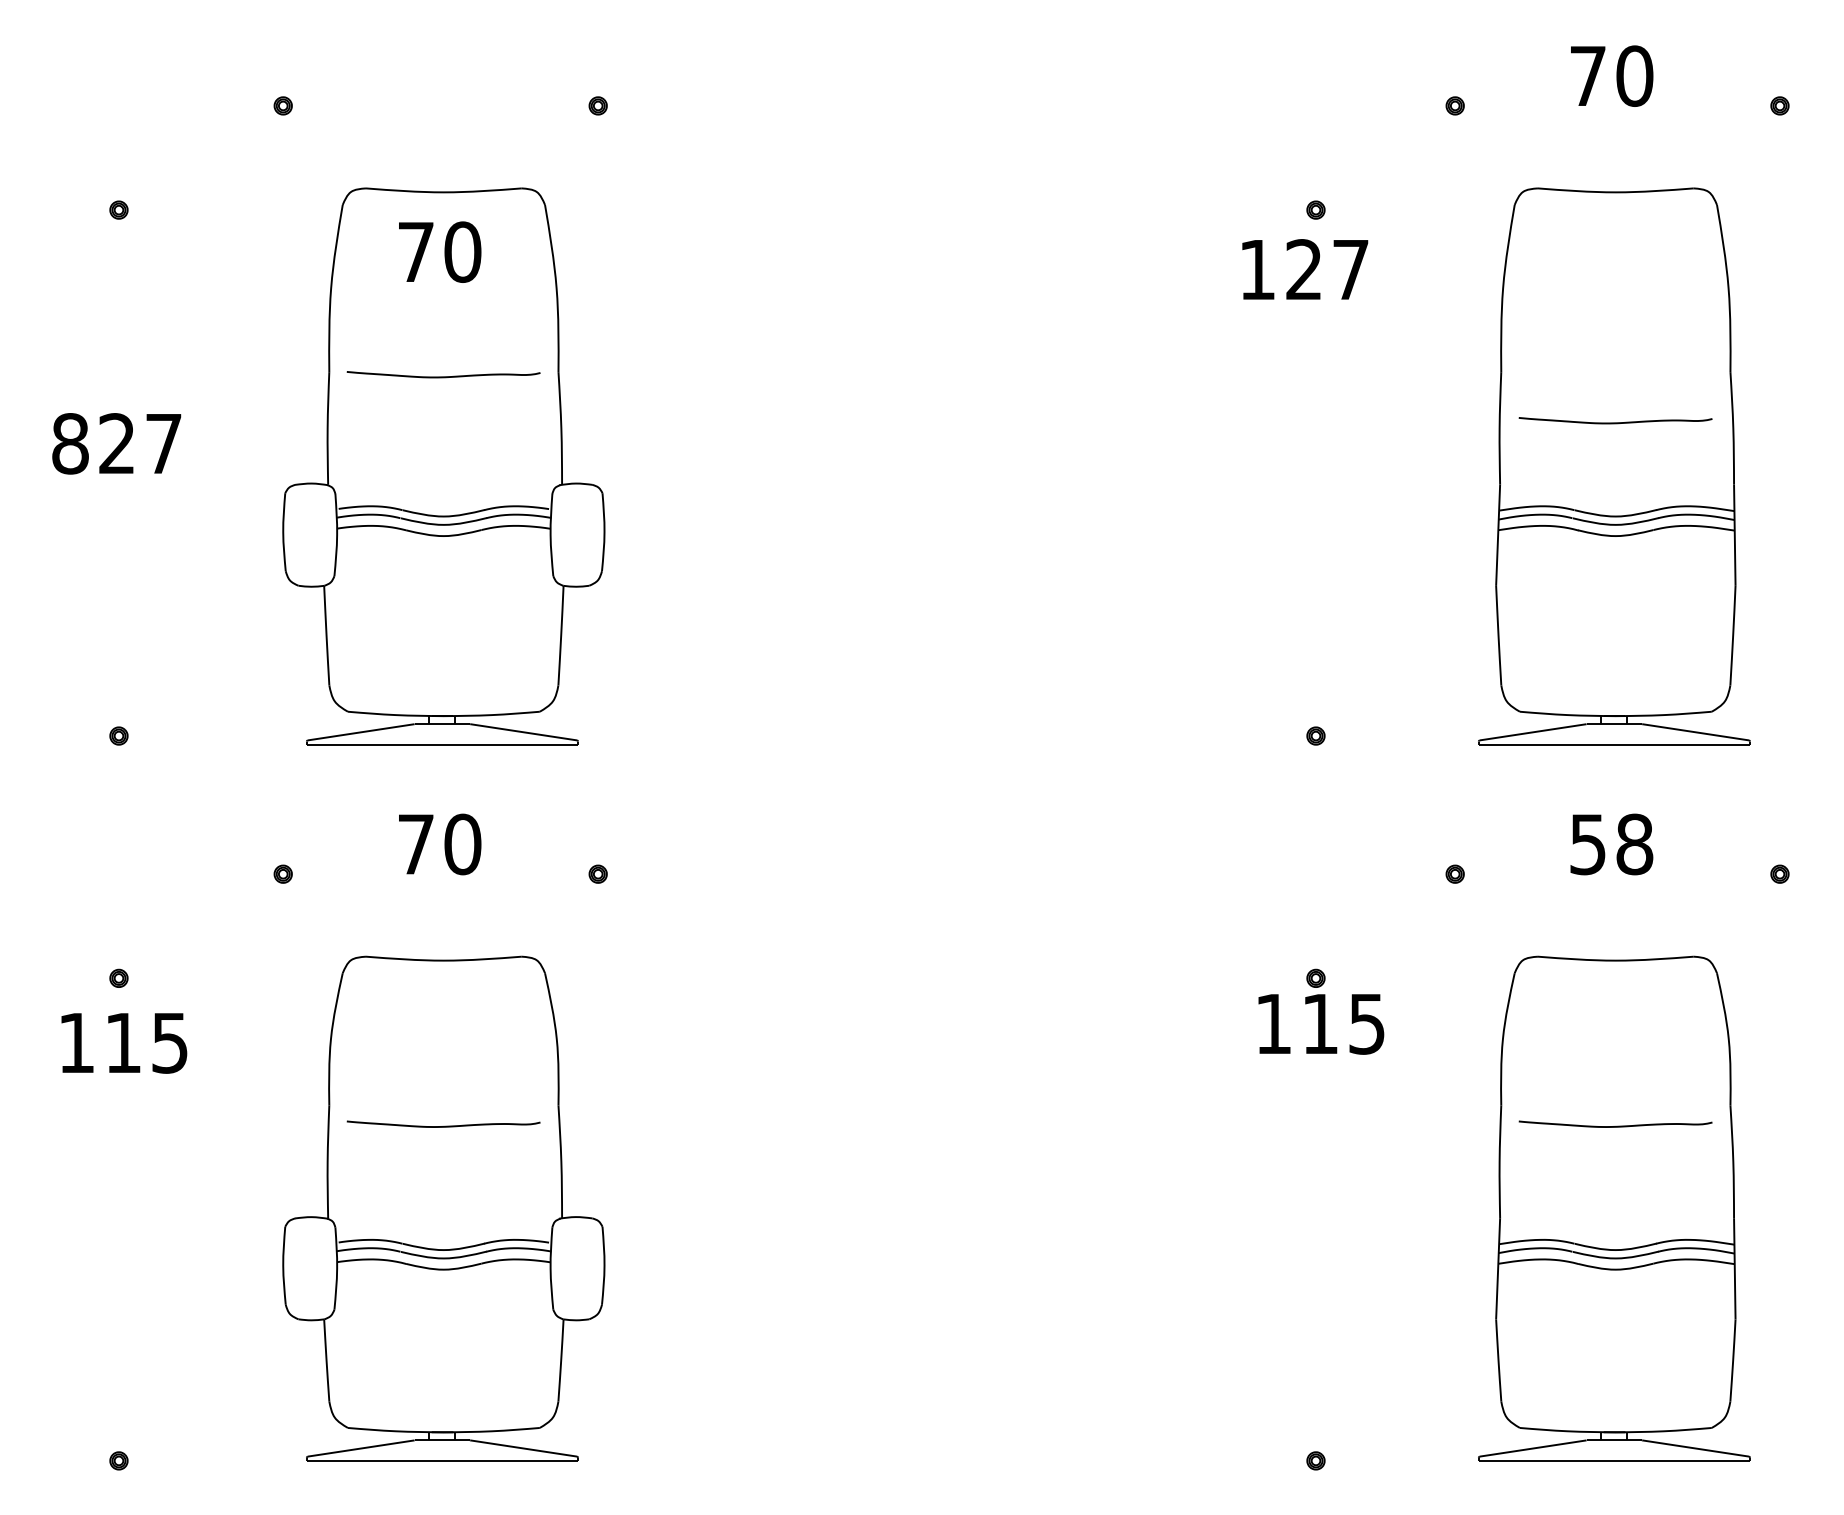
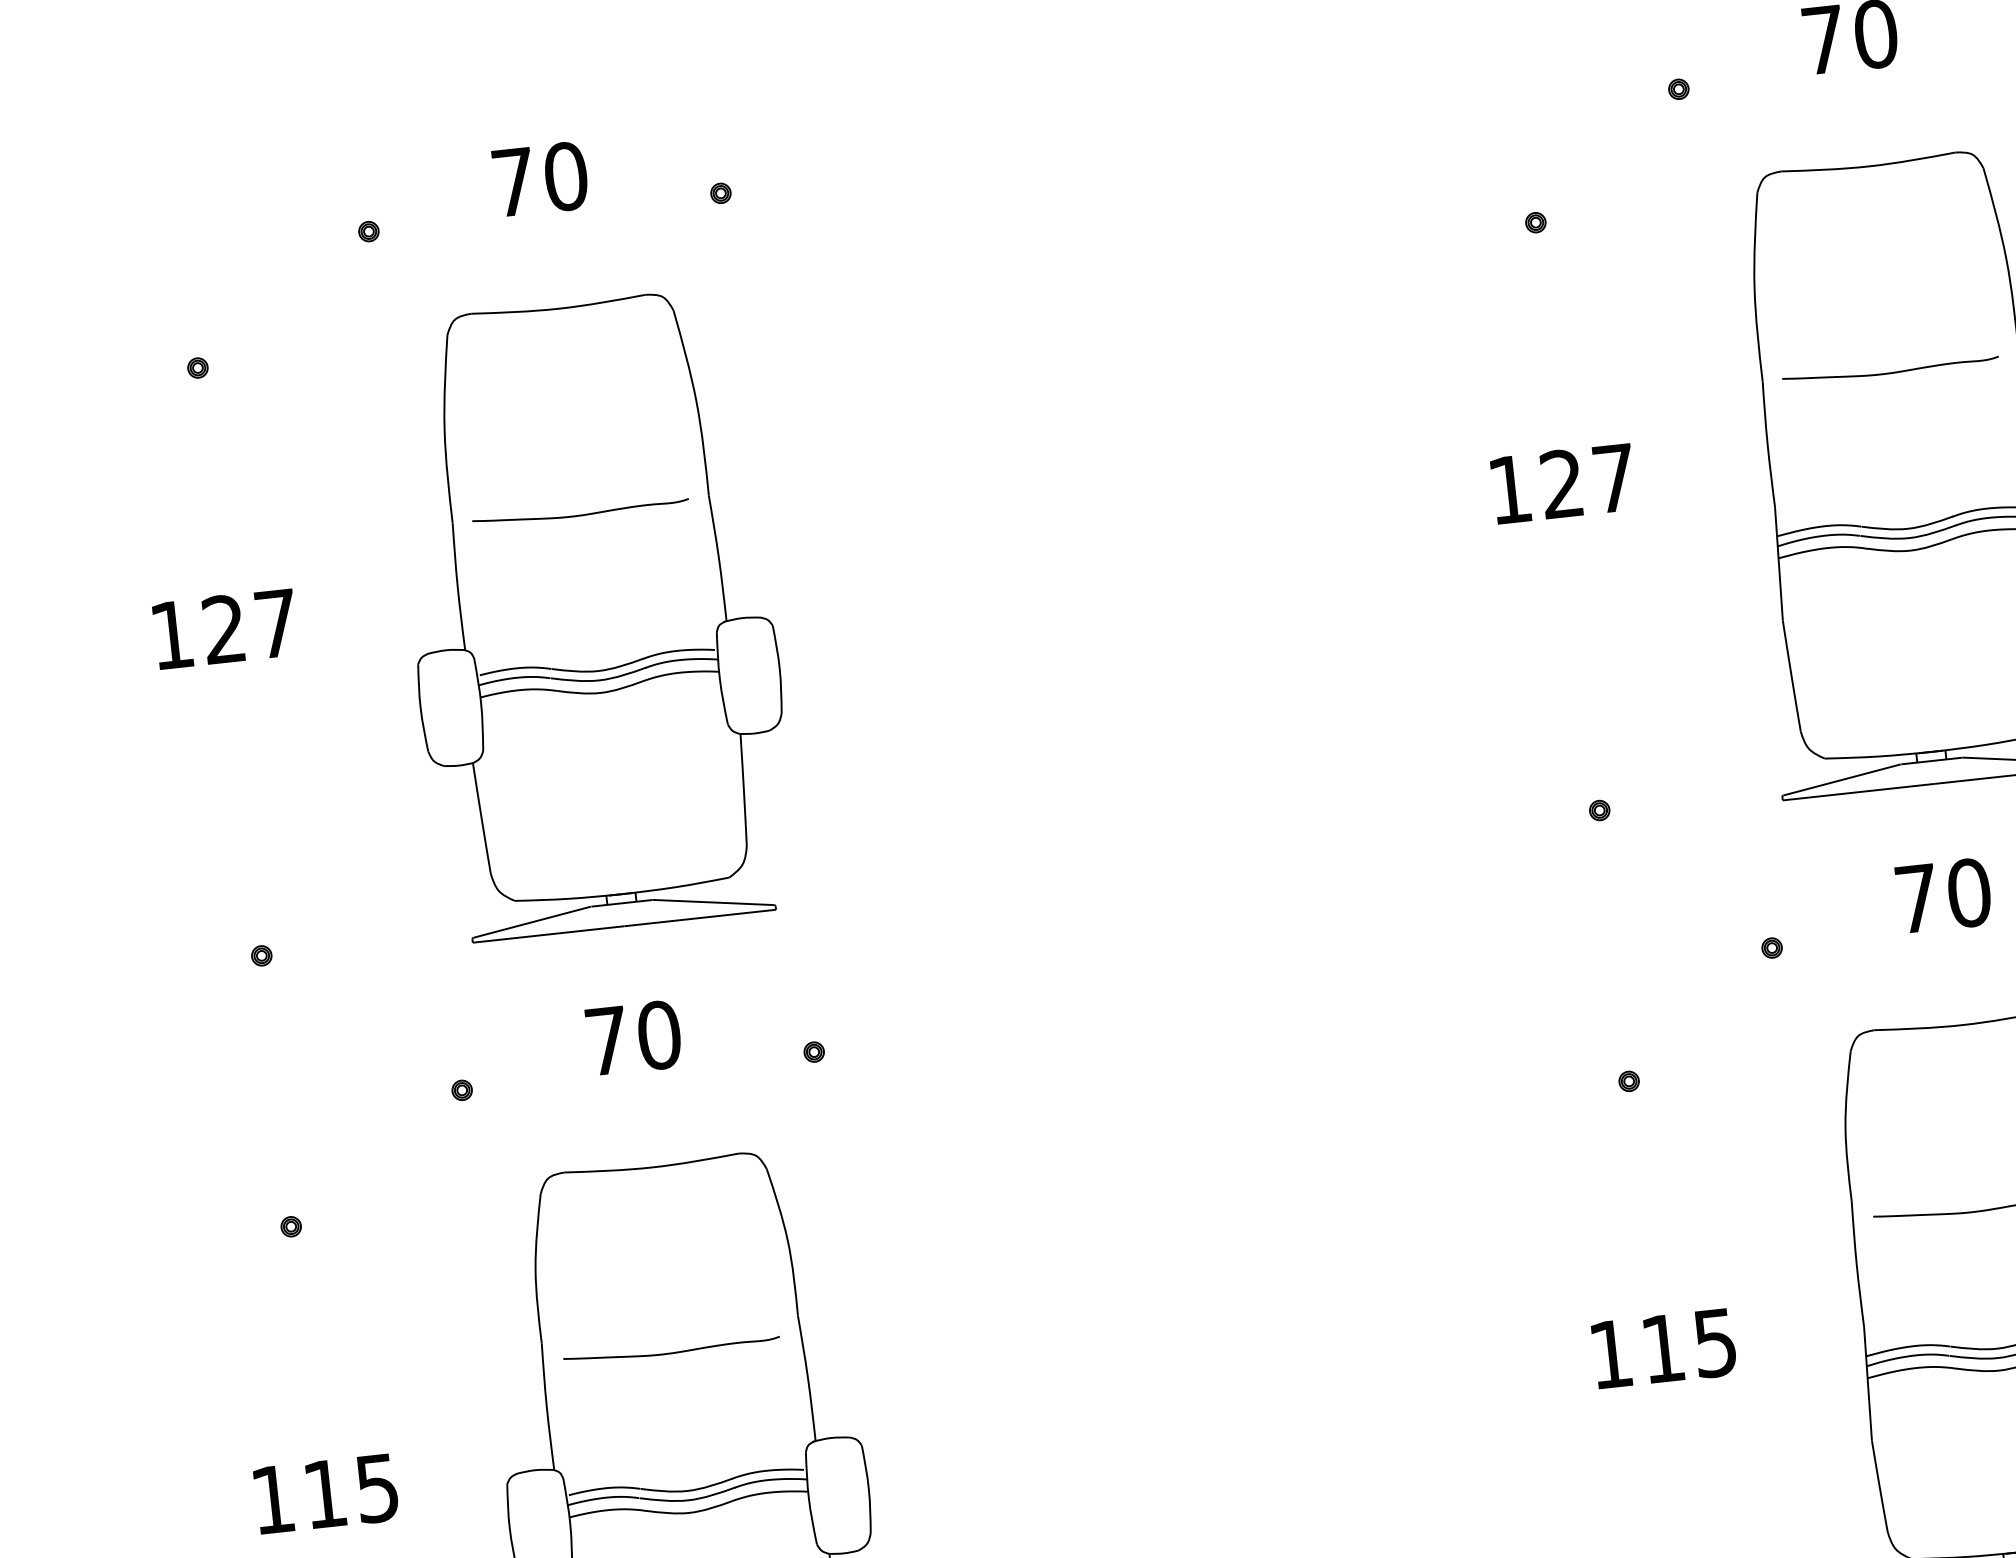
text: (440, 251) -> (540, 178), moved
text: (1305, 269) -> (1563, 483), moved
curve: (1615, 422) -> (1890, 372), moved
text: (70, 443) -> (172, 634), 827 -> 127
text: (1611, 844) -> (1943, 895), 58 -> 70
text: (1321, 1024) -> (1664, 1349), moved
text: (124, 1043) -> (326, 1494), moved

